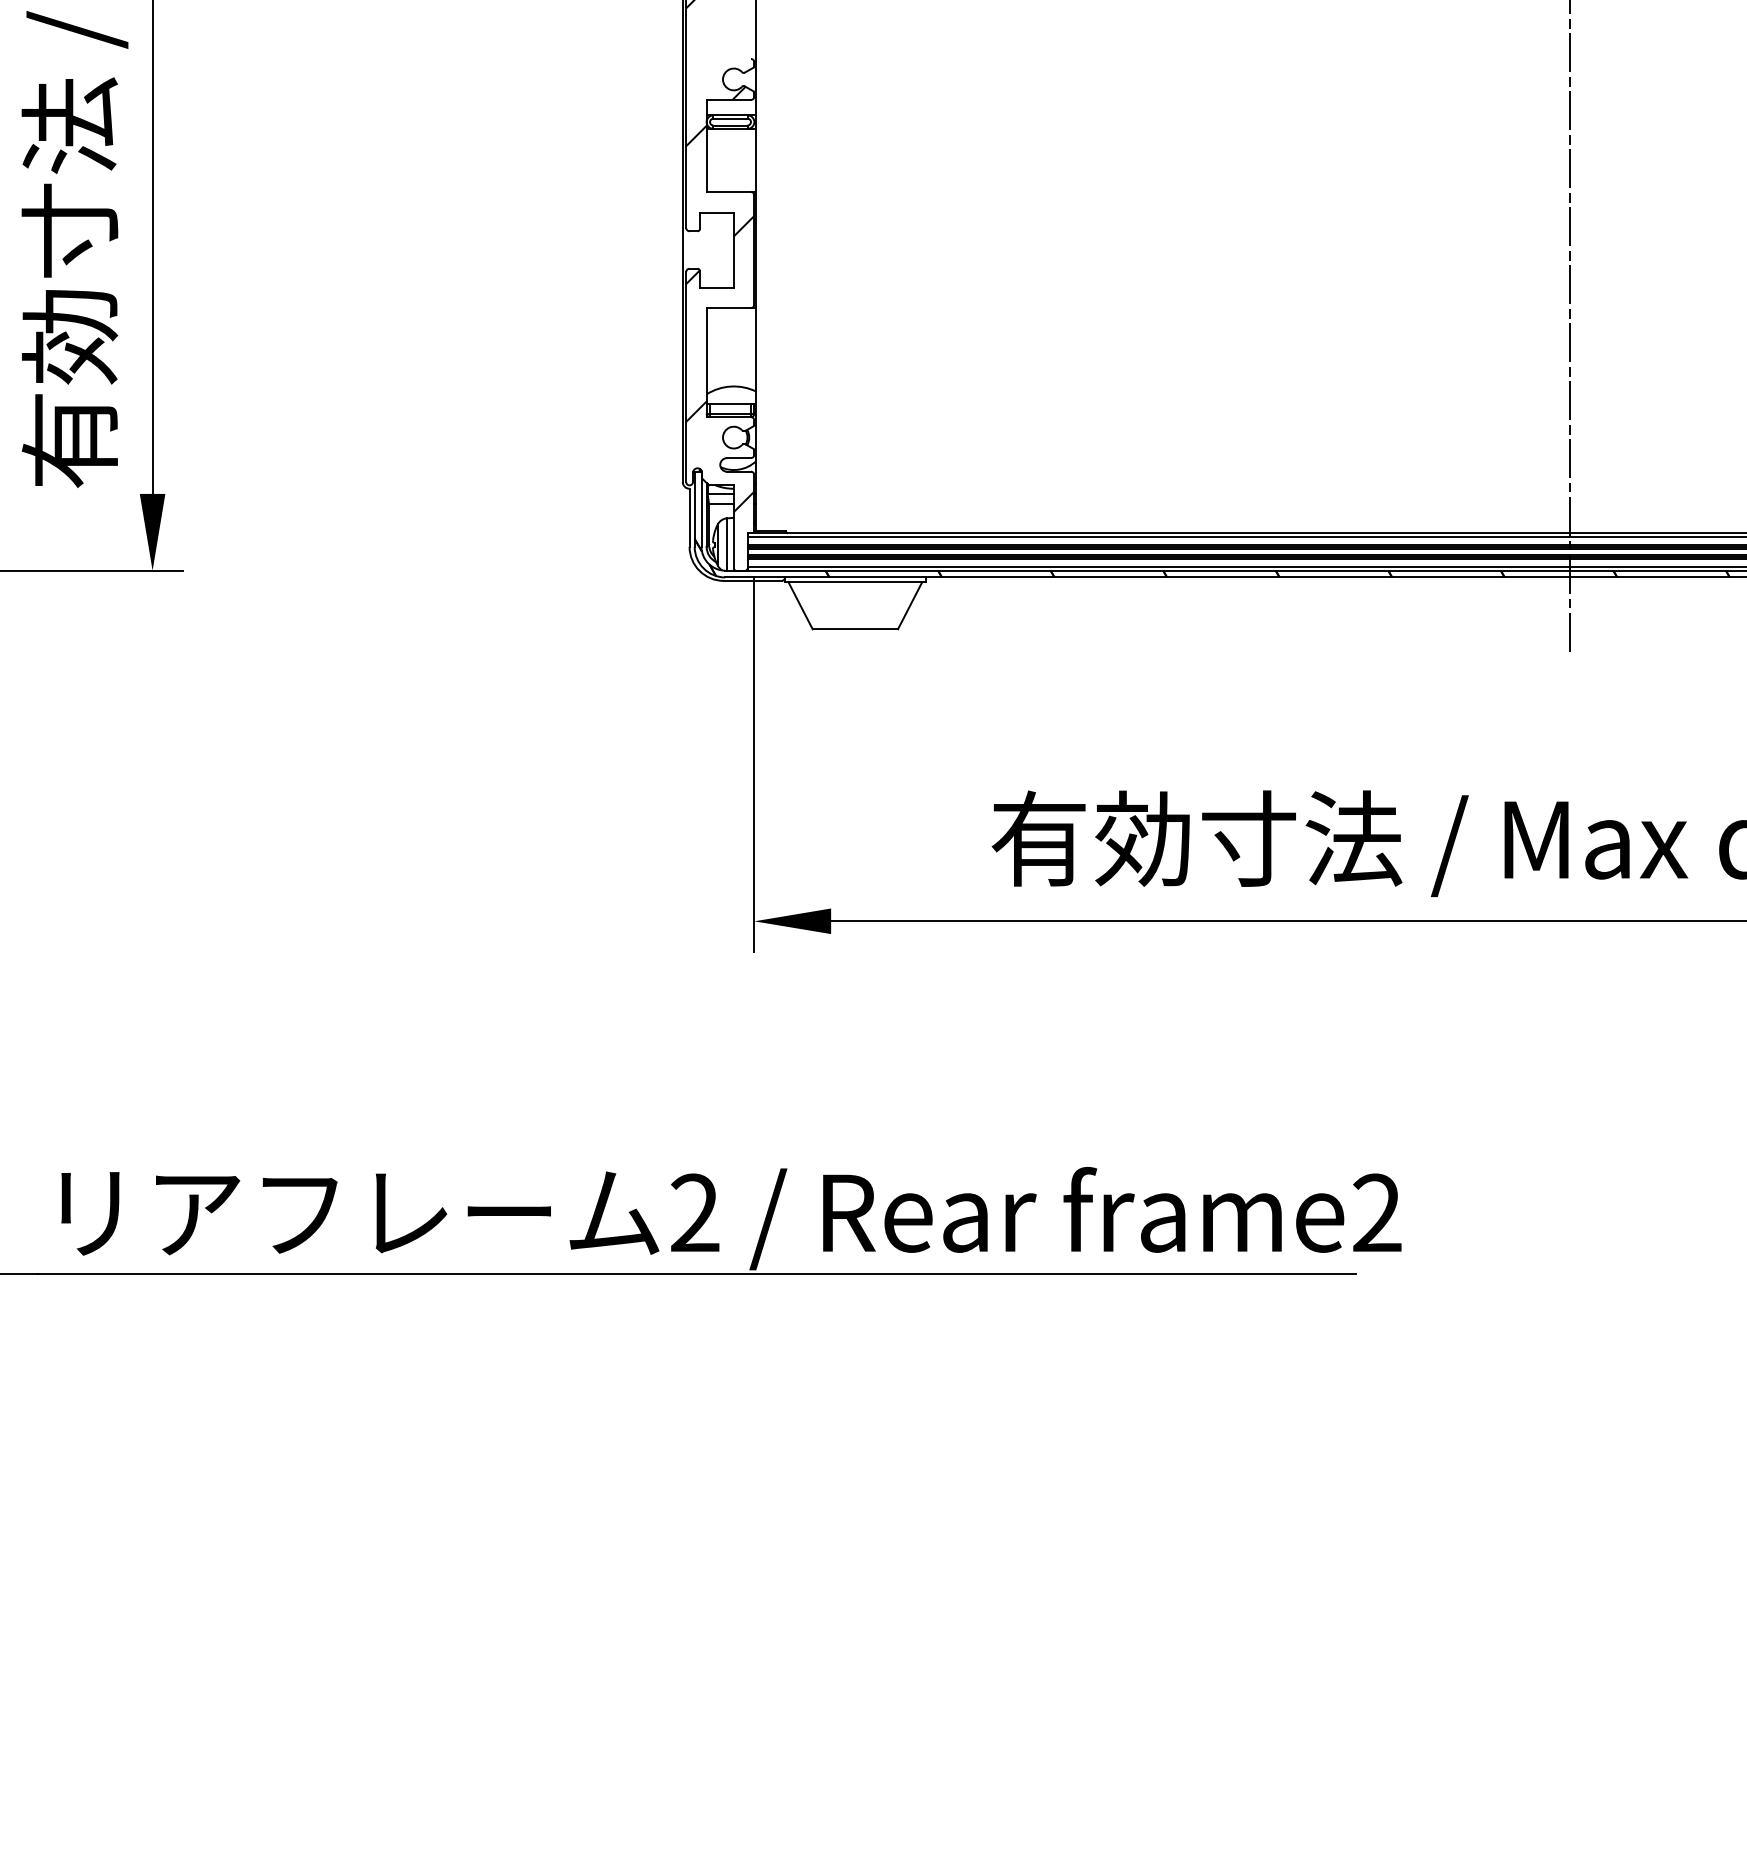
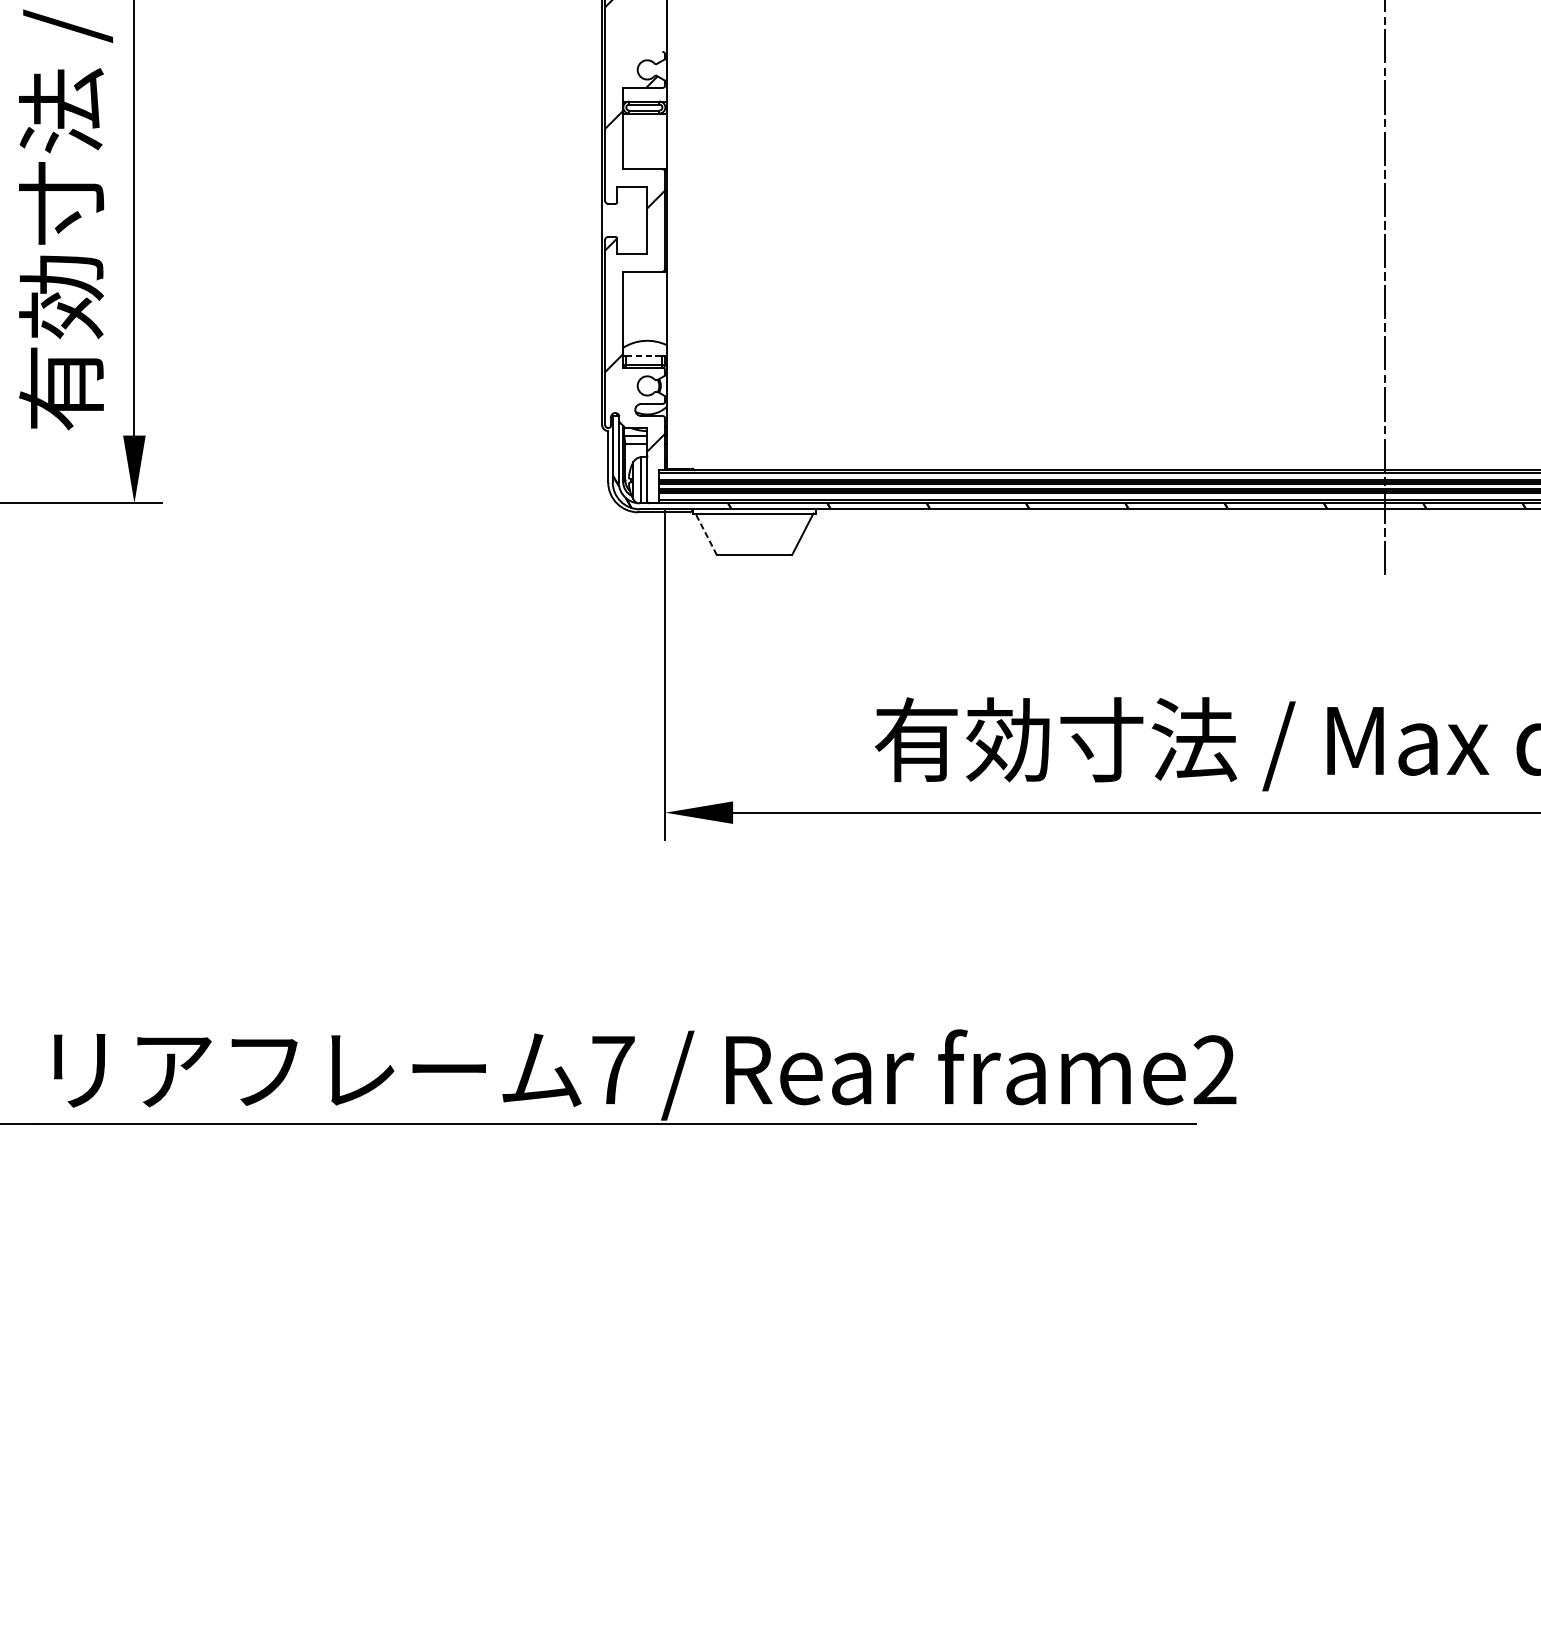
line: (731, 403) -> (645, 355), solid -> dashed
line: (800, 605) -> (706, 534), solid -> dashed
text: (695, 1212) -> (613, 1069), 2 -> 7

